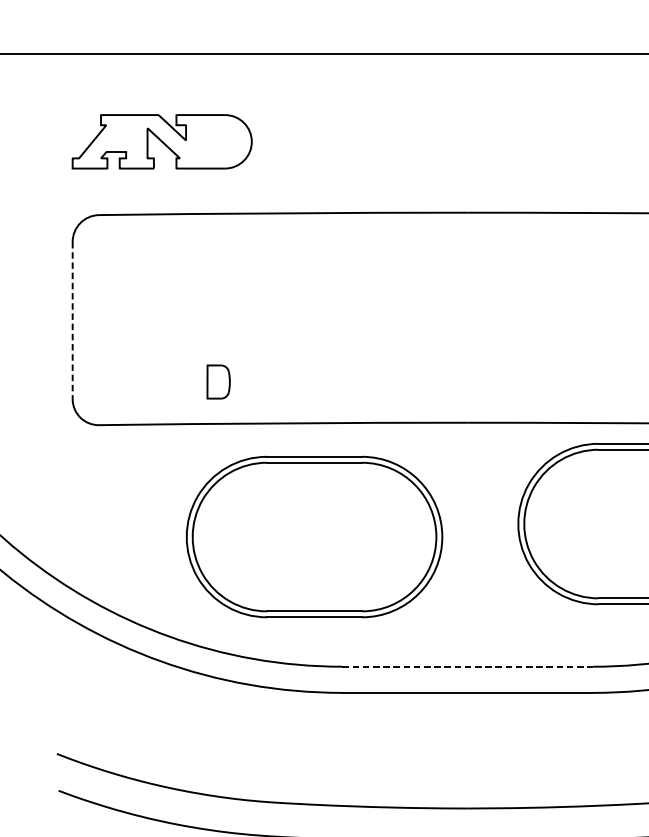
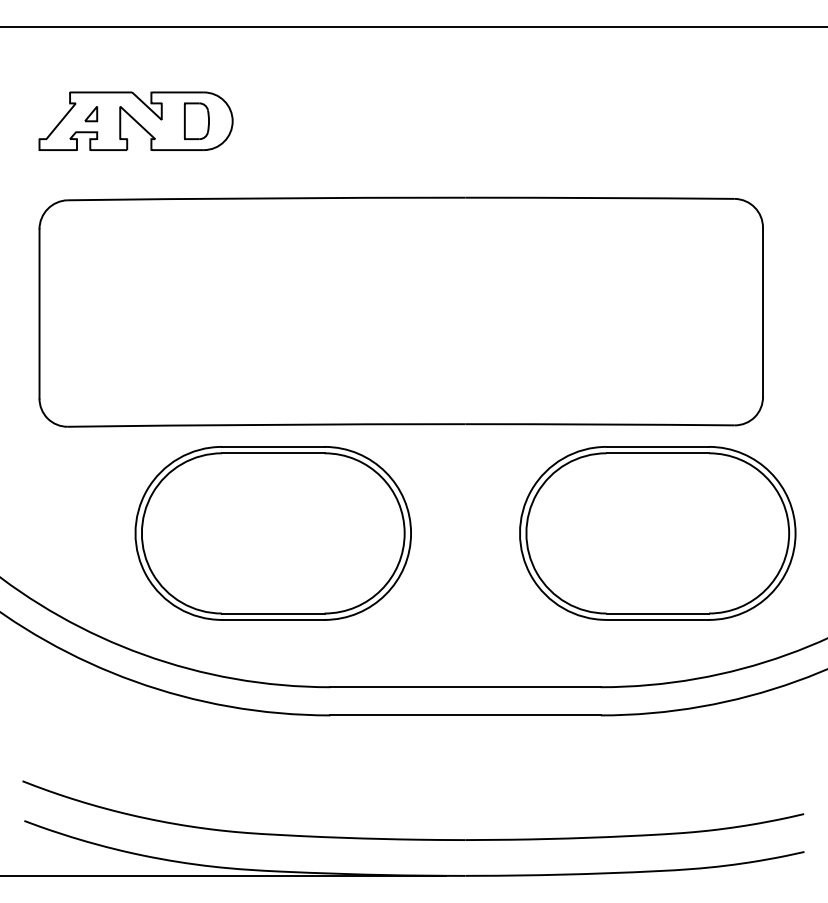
part: (120, 135) -> (91, 114), added
line: (72, 320) -> (39, 313), dashed -> solid
part: (218, 381) -> (196, 120), moved
part: (313, 537) -> (272, 533), moved
line: (468, 666) -> (466, 687), dashed -> solid

